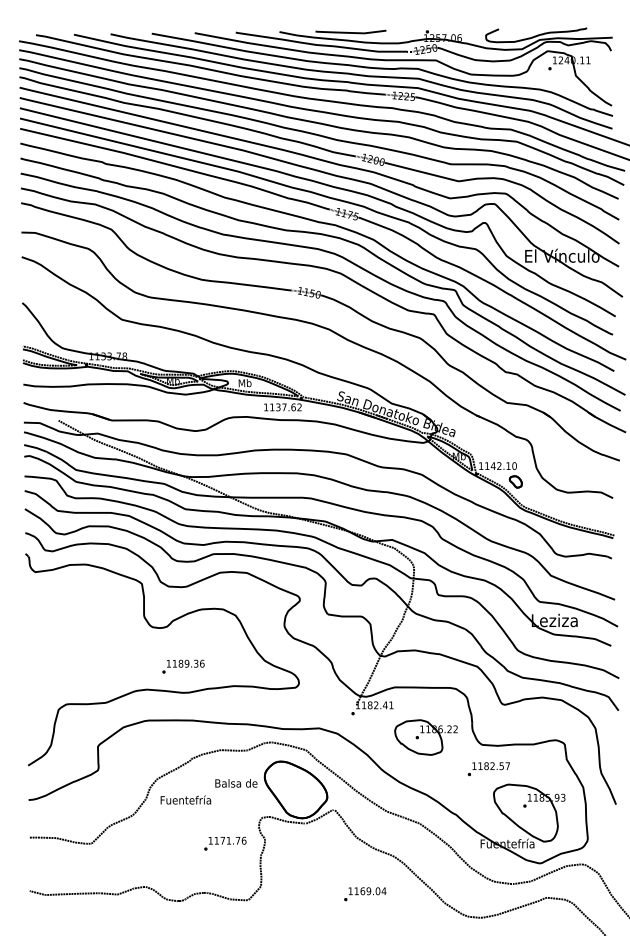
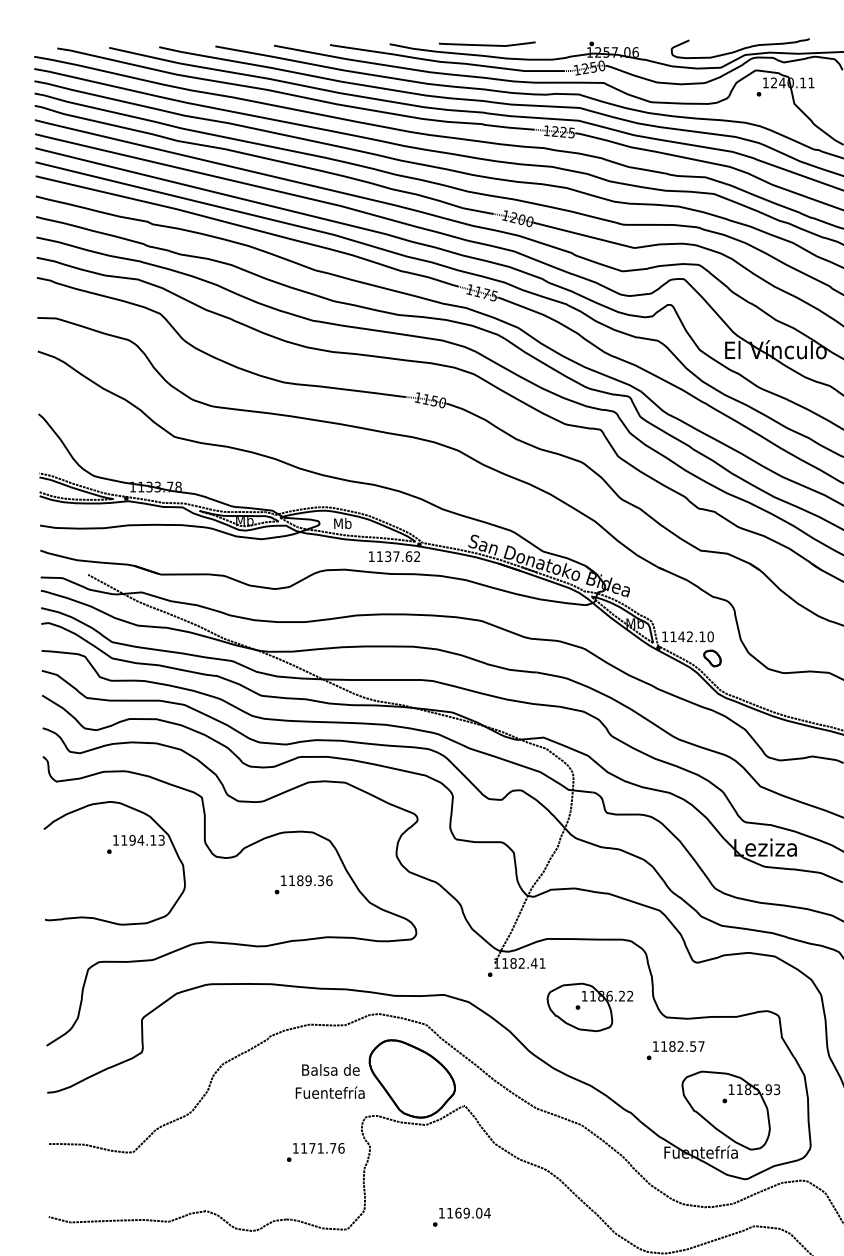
part: (74, 625) -> (109, 854), added
text: (183, 666) -> (303, 884), moved
text: (185, 799) -> (329, 1092), moved
text: (365, 894) -> (462, 1217), moved

